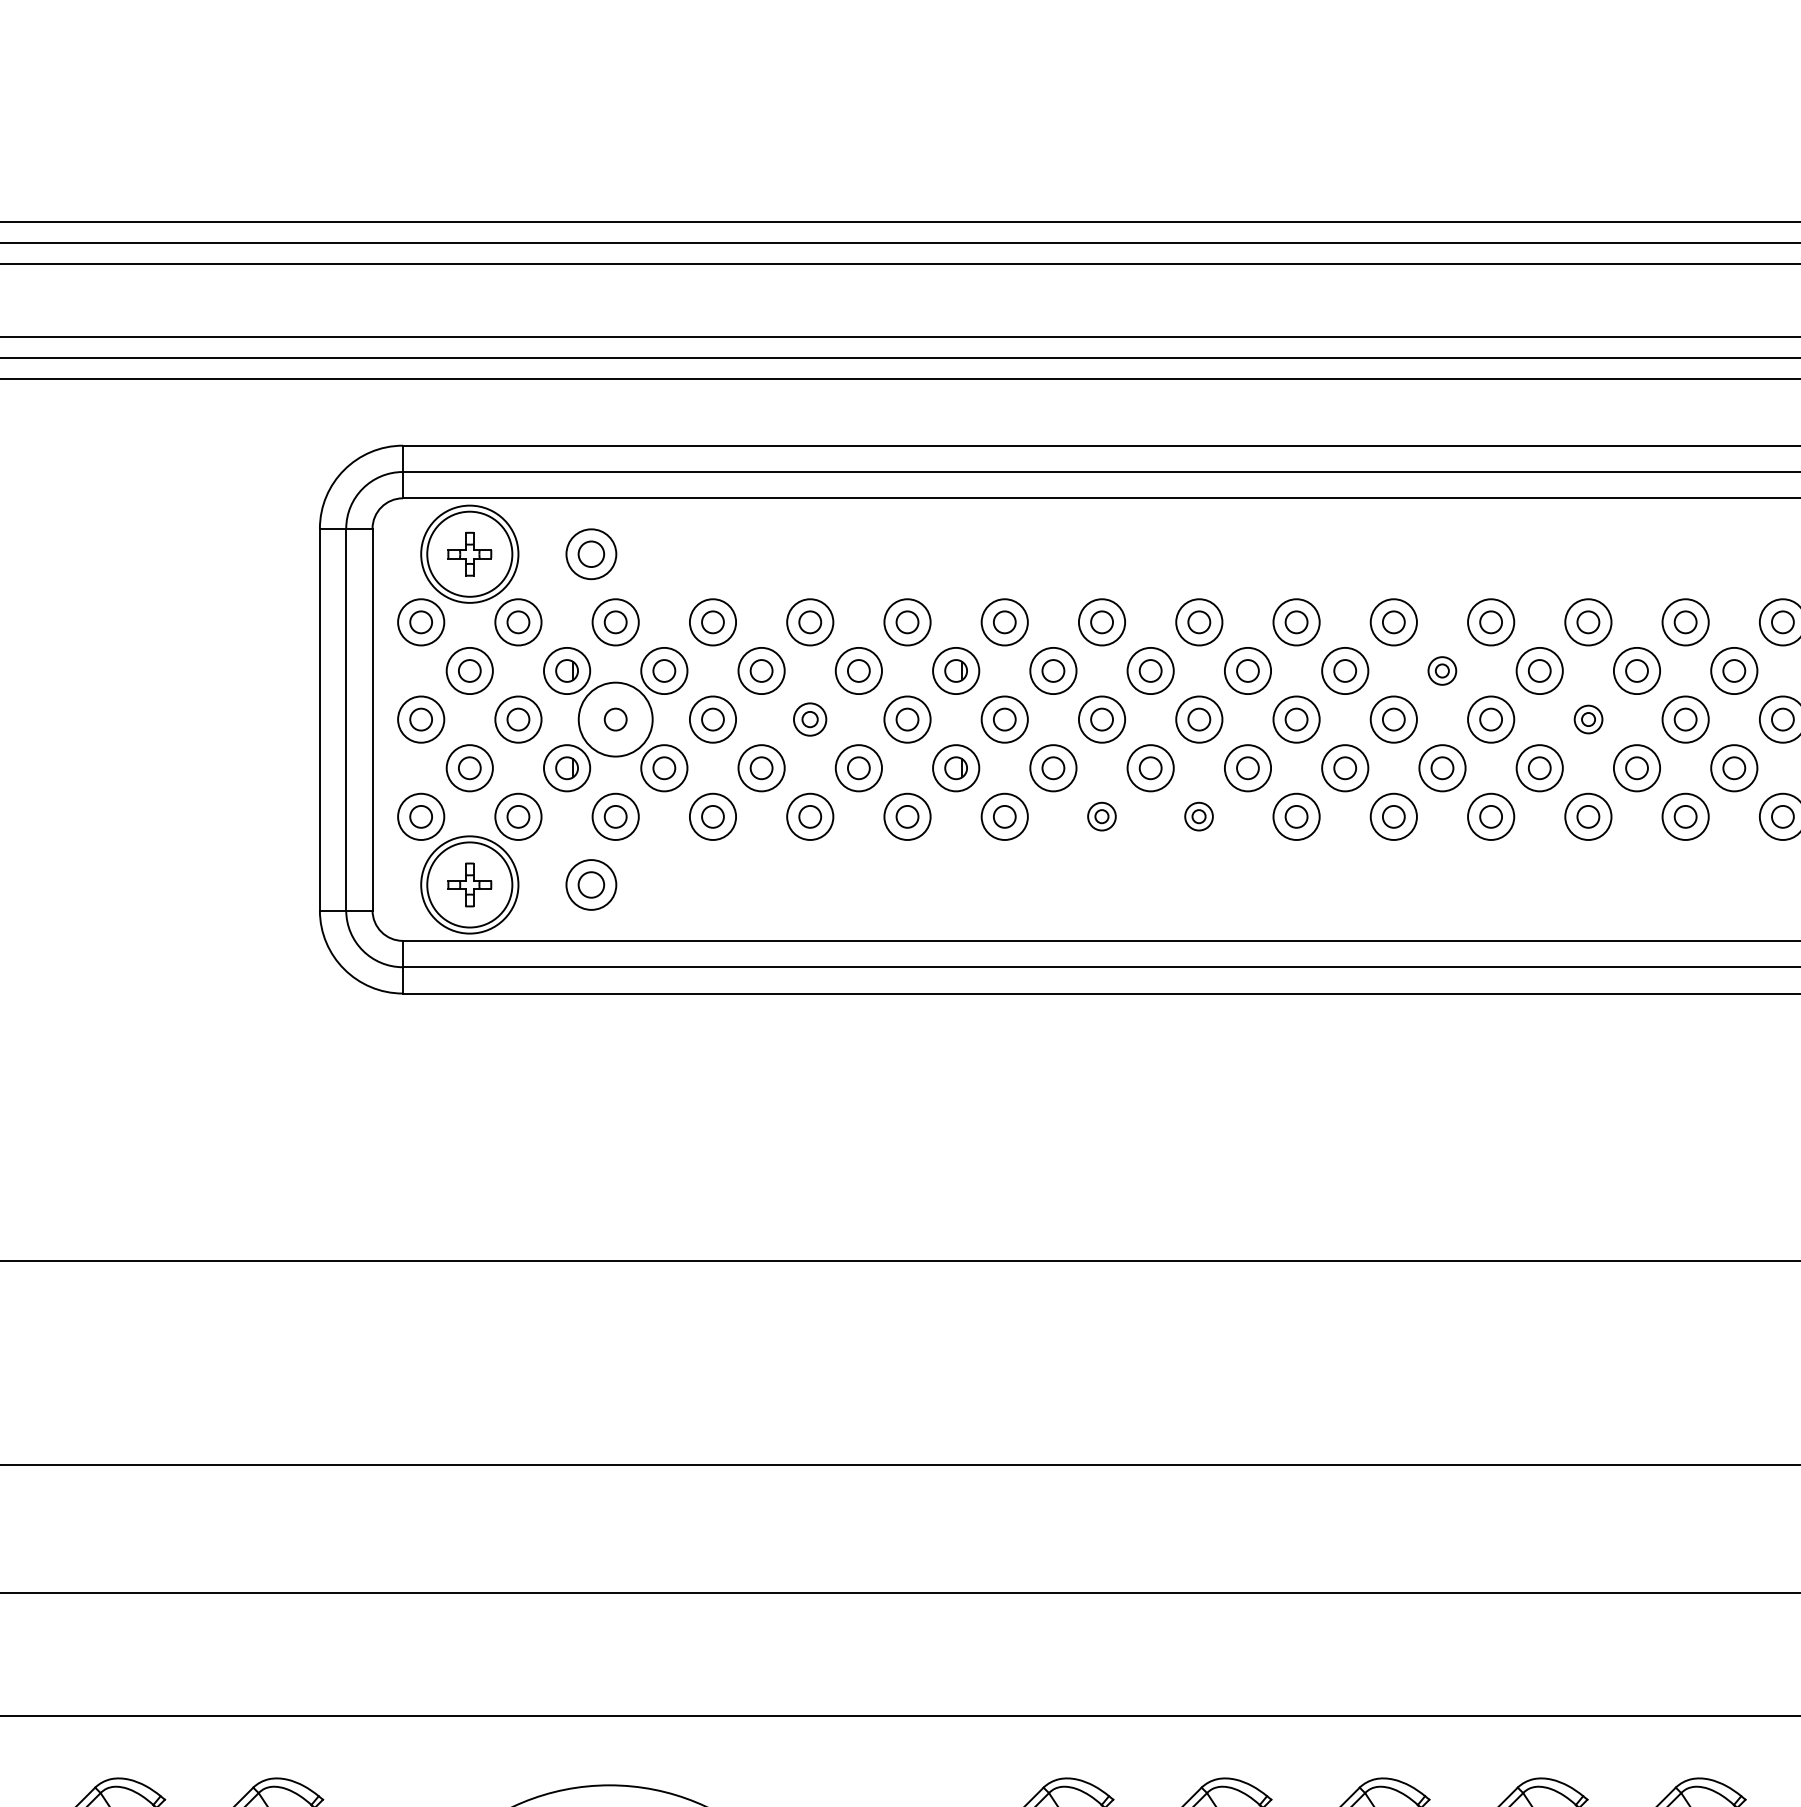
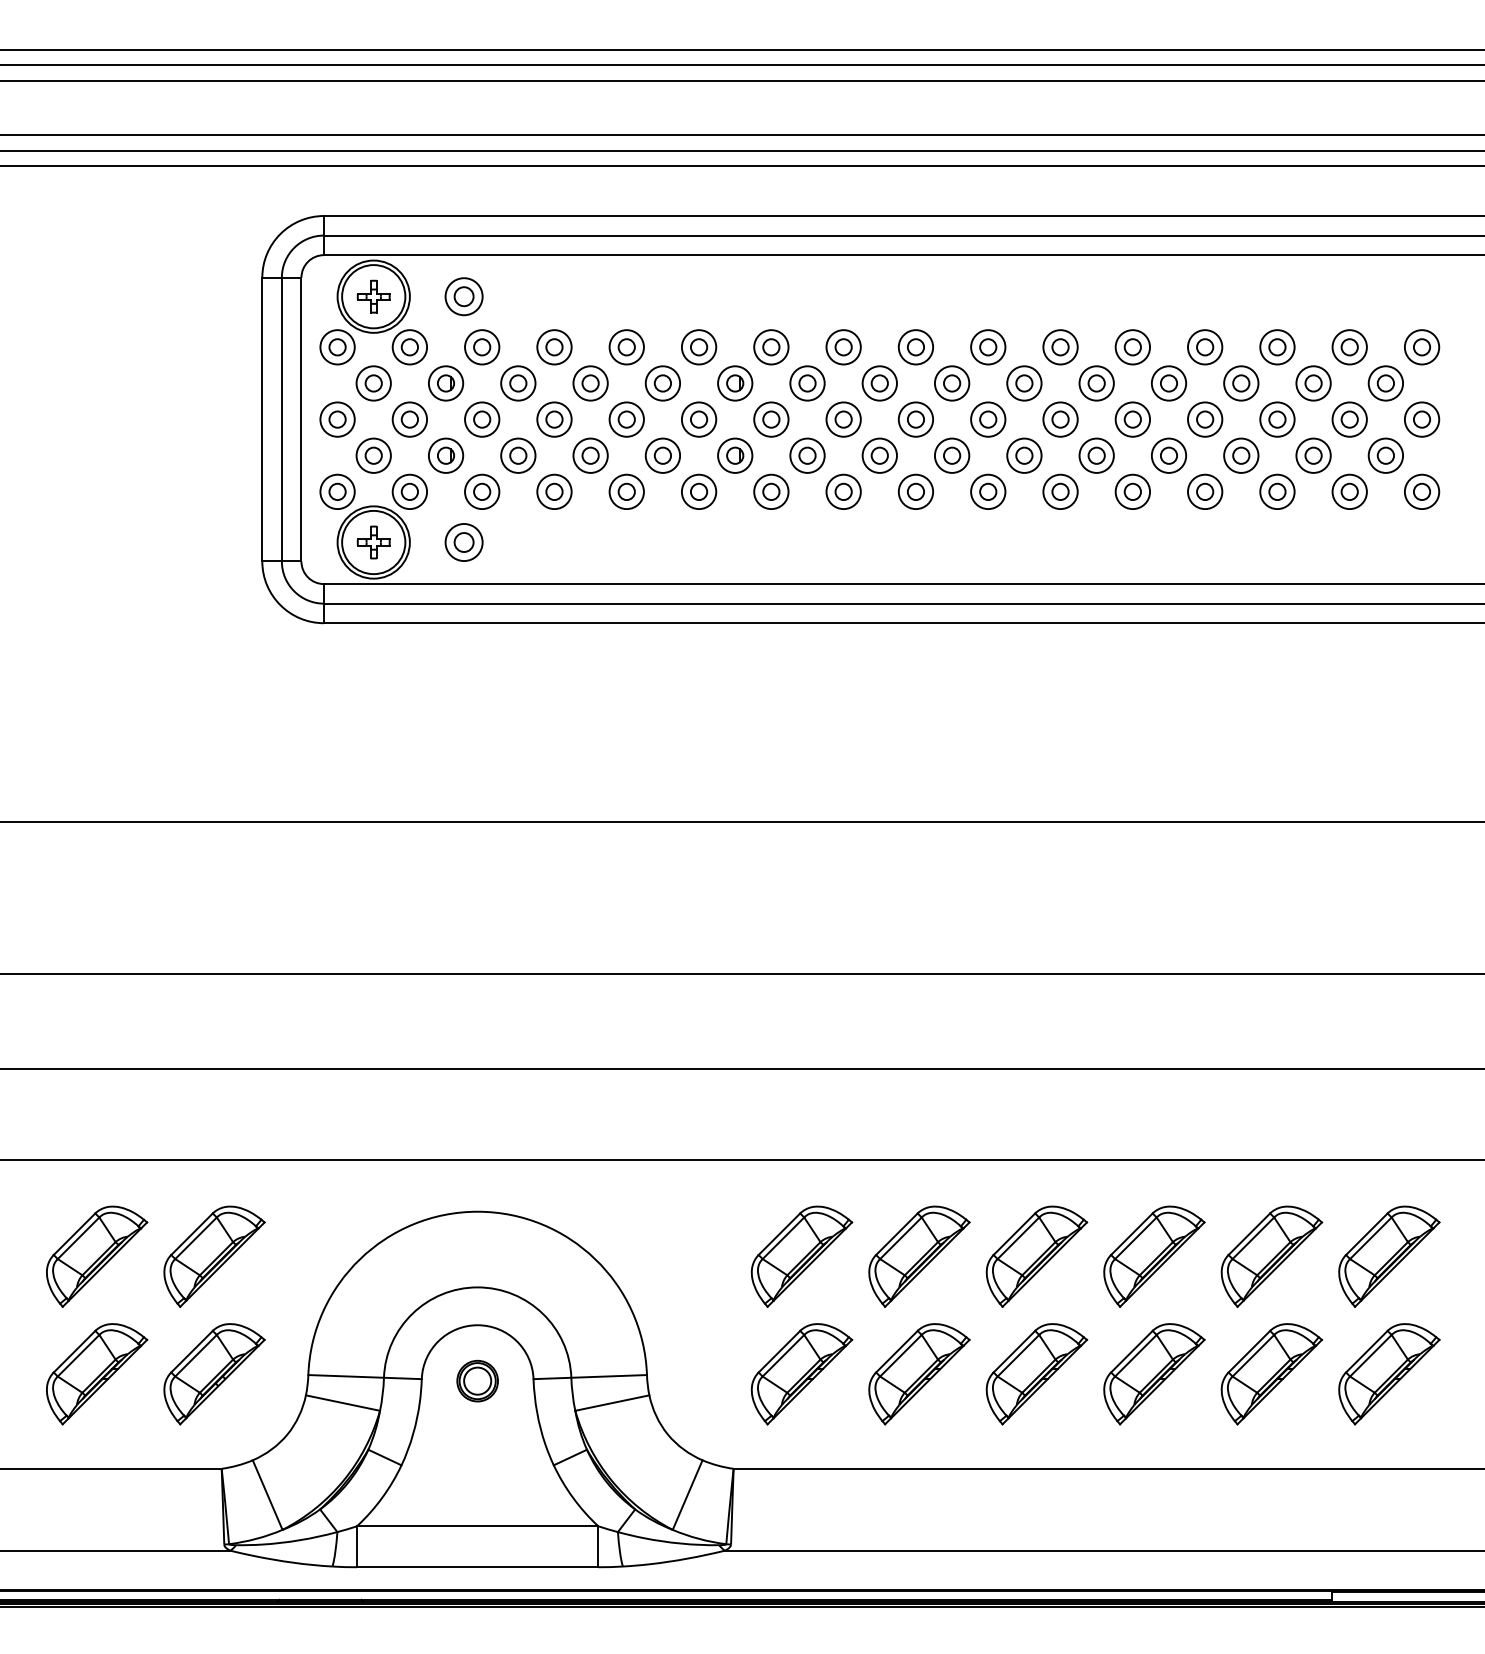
part: (1442, 671) -> (1096, 383), size x1.67
circle: (616, 719) -> (482, 419), size x0.62
part: (809, 719) -> (626, 419), size x1.43
part: (1588, 719) -> (1205, 419), size x1.67
part: (1101, 816) -> (843, 491), size x1.67
part: (1198, 816) -> (915, 491), size x1.67

